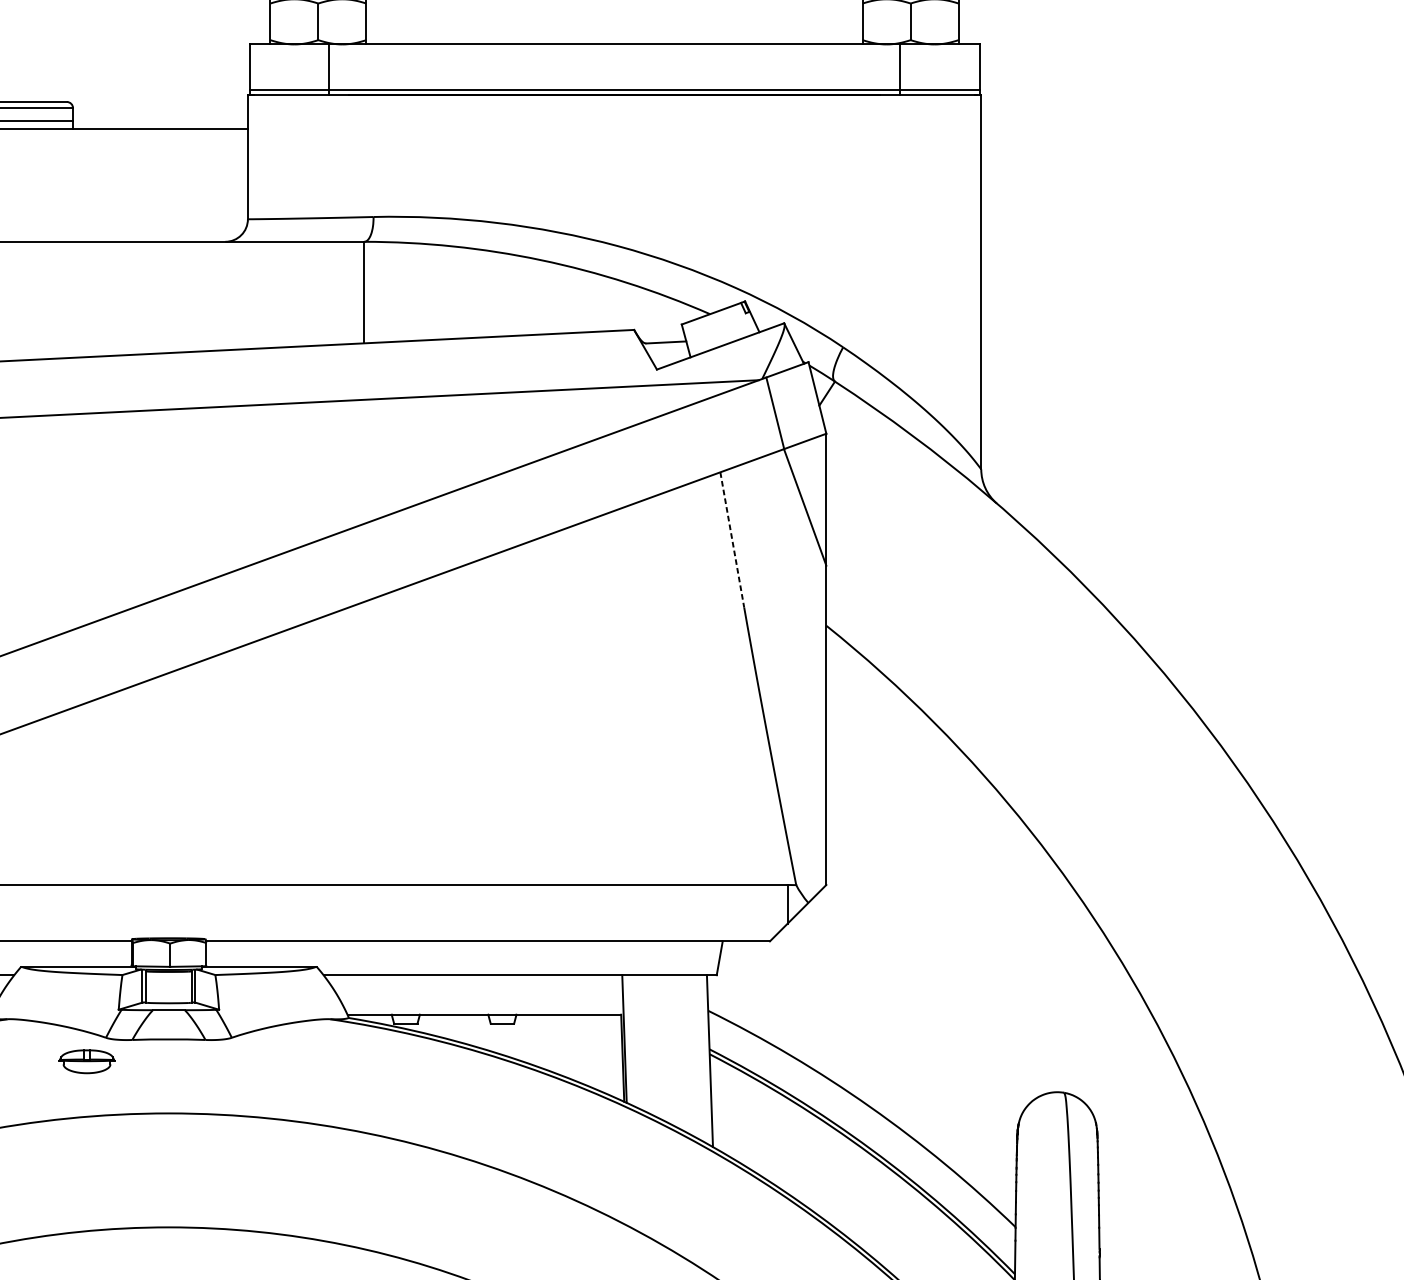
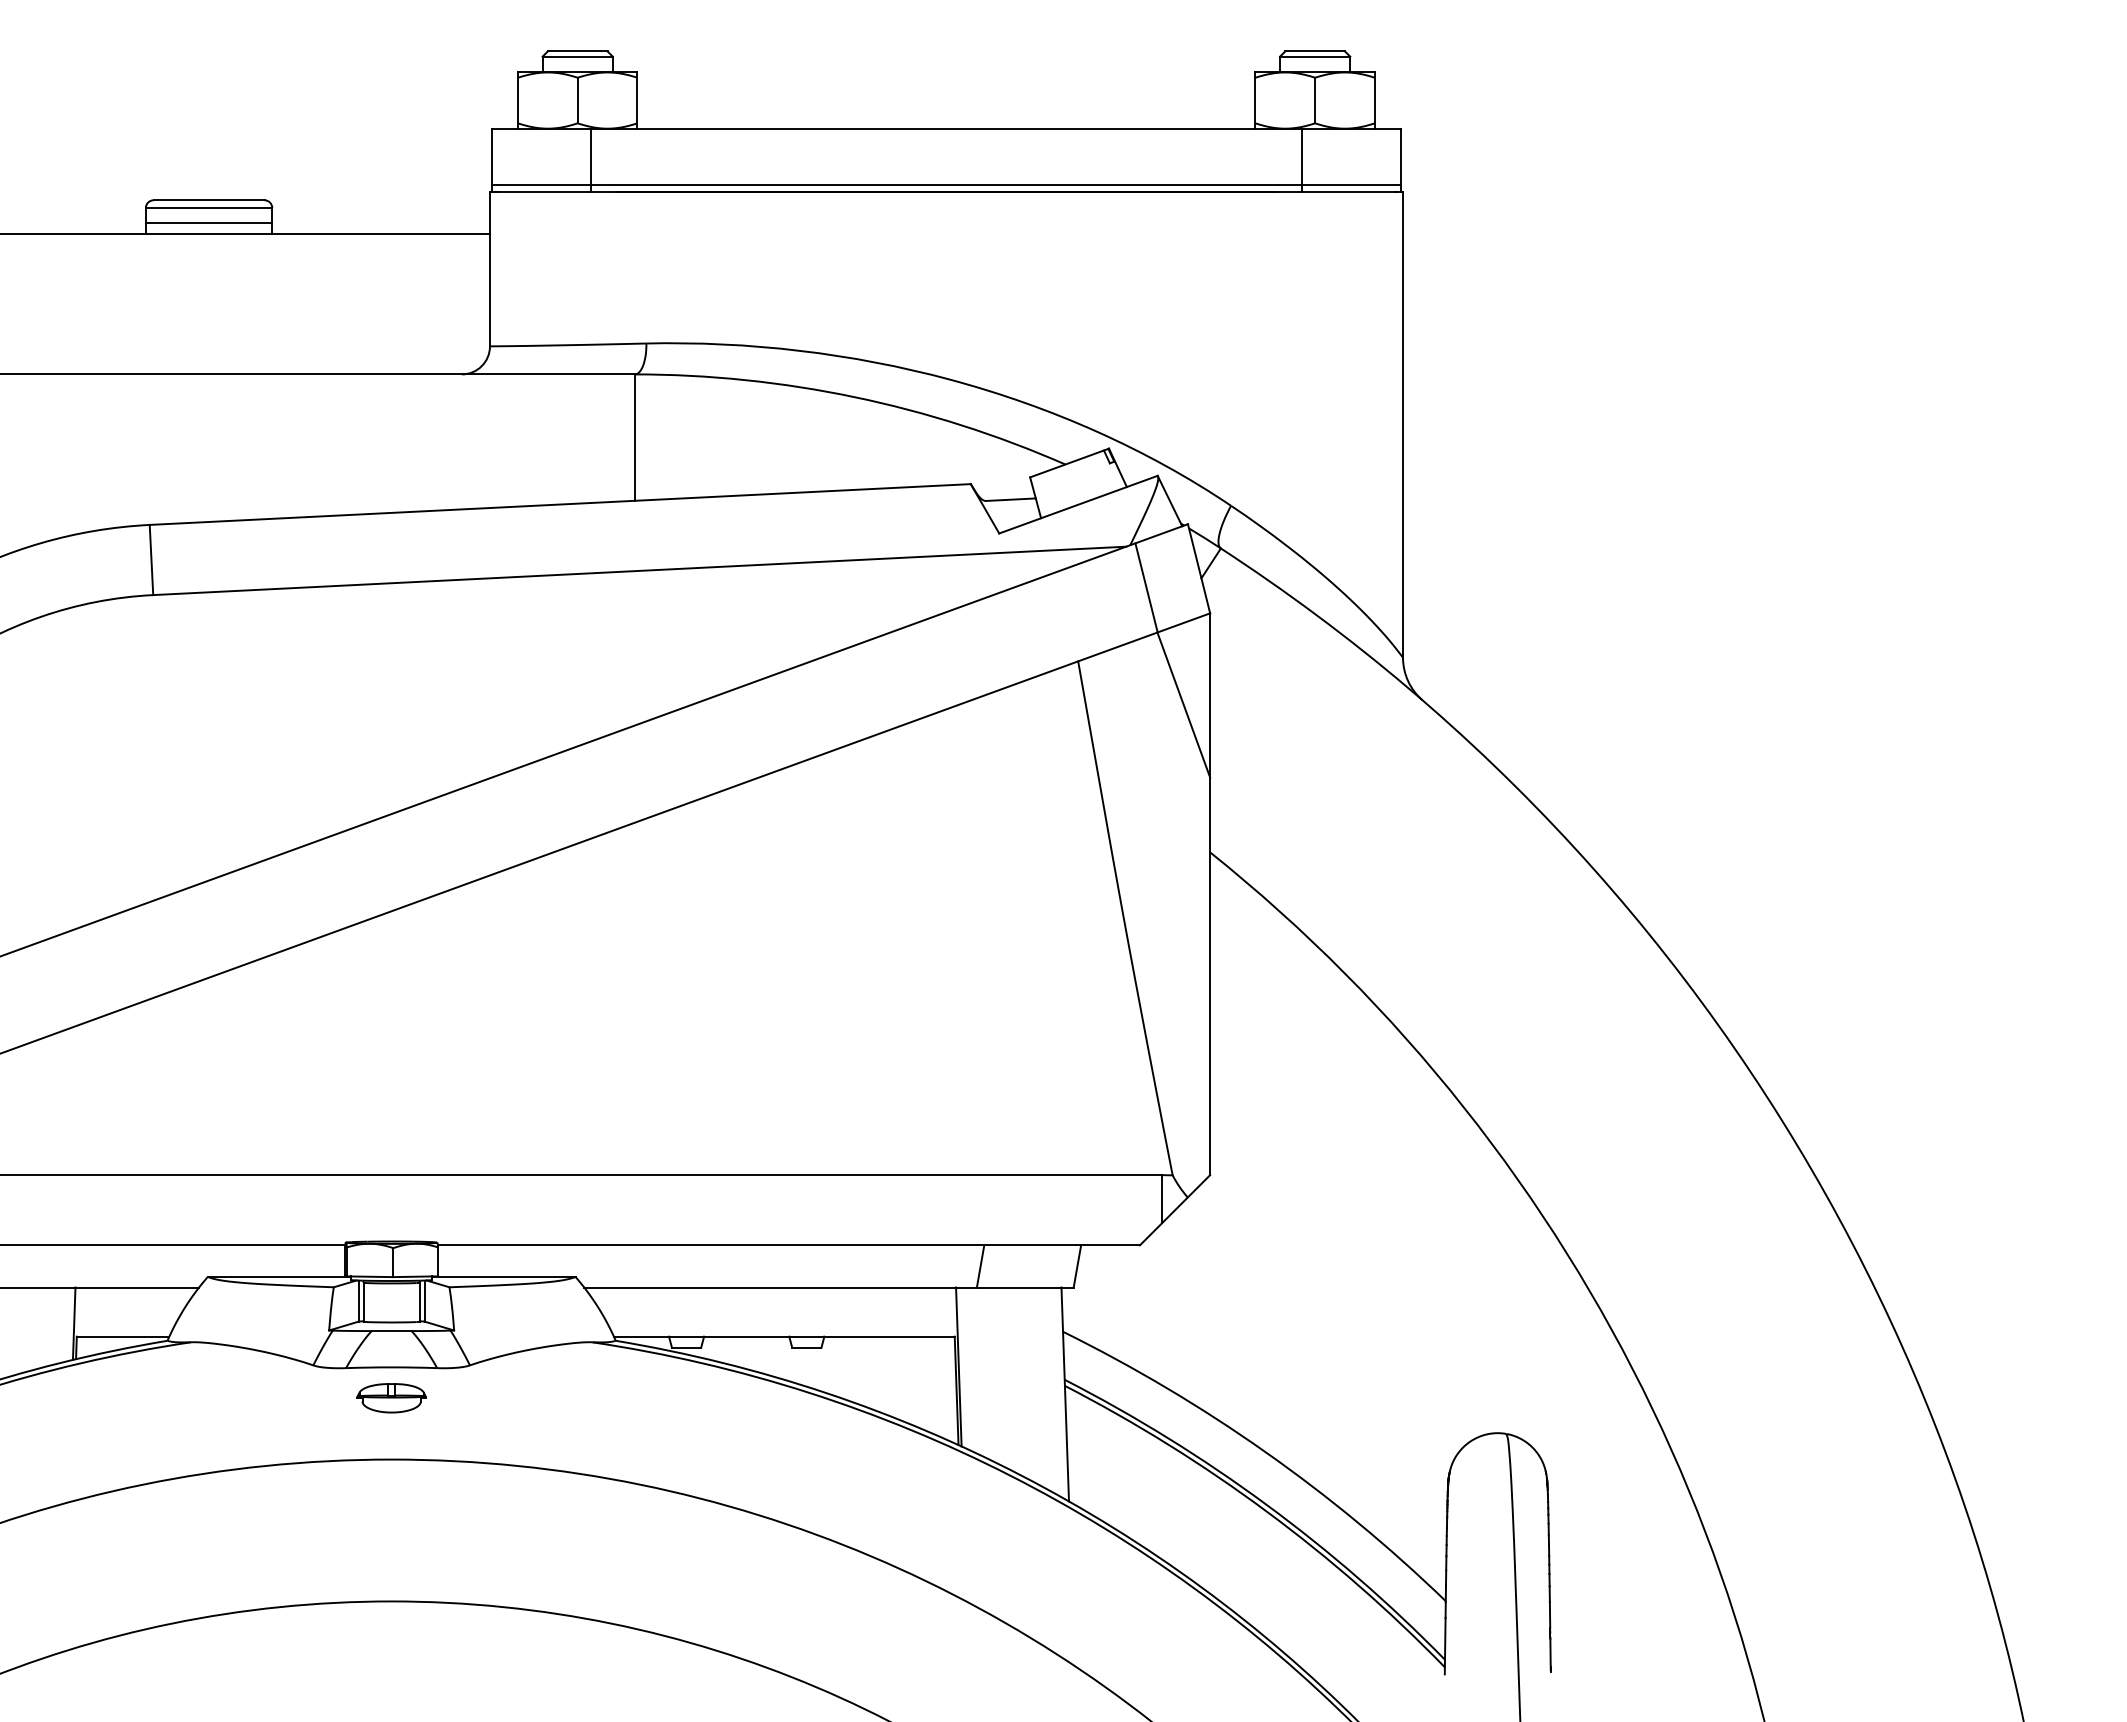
line: (732, 539) -> (1093, 745), dashed -> solid
line: (641, 958) -> (980, 1266), added
part: (86, 1061) -> (391, 1398), moved

